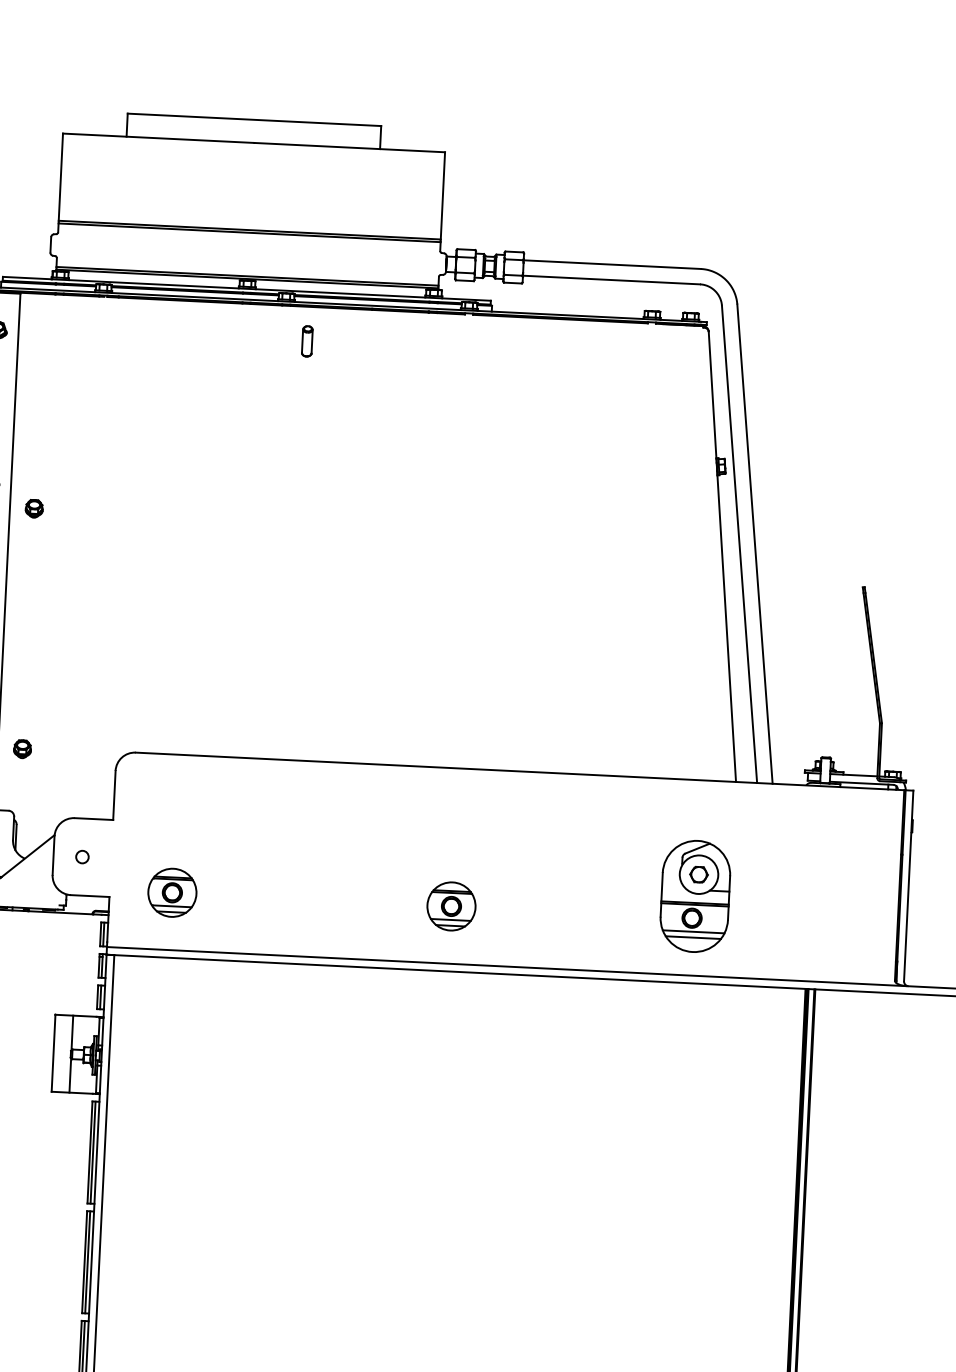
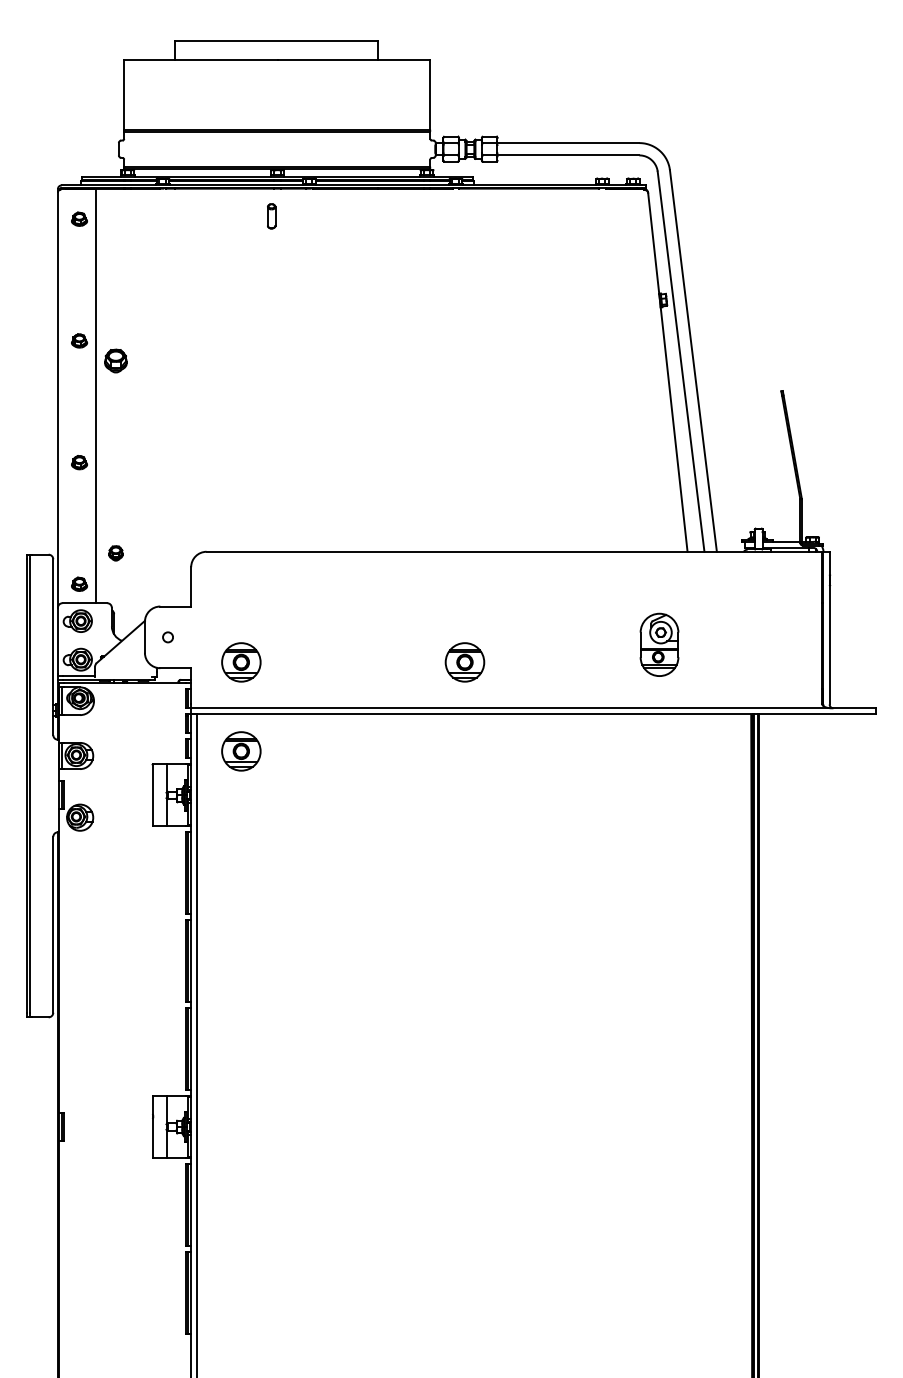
part: (307, 341) -> (271, 216), moved
part: (33, 508) -> (115, 360), size x1.6
part: (695, 895) -> (659, 644), size x0.7
part: (167, 1003) -> (241, 751), added

